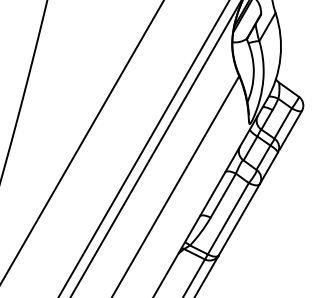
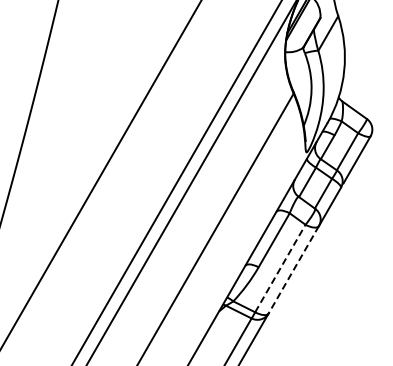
line: (228, 218) -> (280, 268), solid -> dashed
line: (239, 220) -> (293, 270), solid -> dashed

